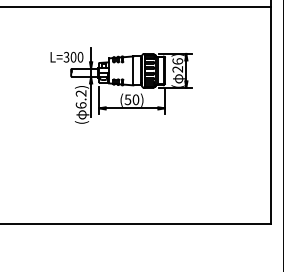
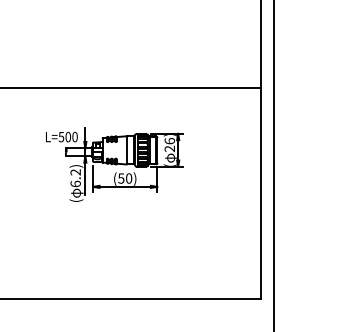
text: (66, 56) -> (61, 136), L=300 -> L=500

